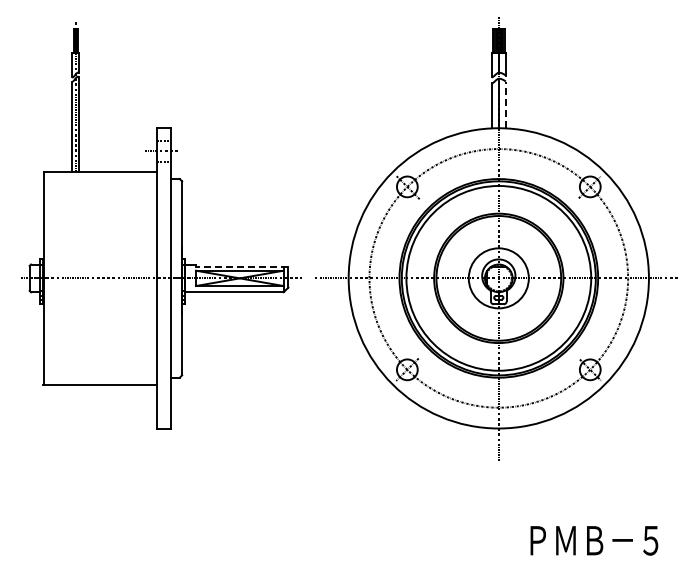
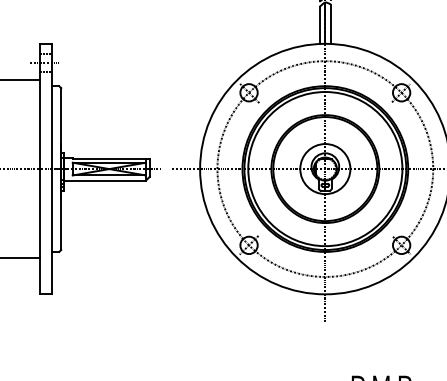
line: (505, 104) -> (330, 24), dashed -> solid
line: (241, 266) -> (110, 159), dashed -> solid

